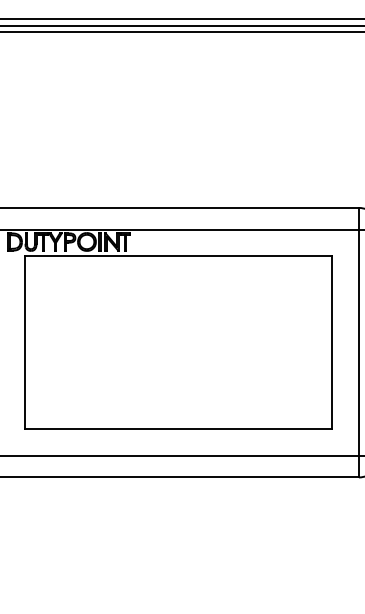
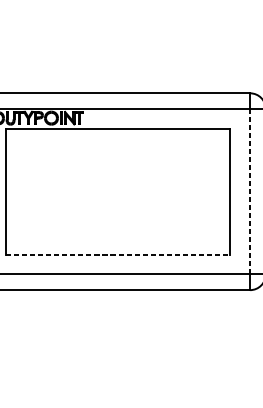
line: (358, 342) -> (249, 191), solid -> dashed
line: (178, 428) -> (118, 254), solid -> dashed

